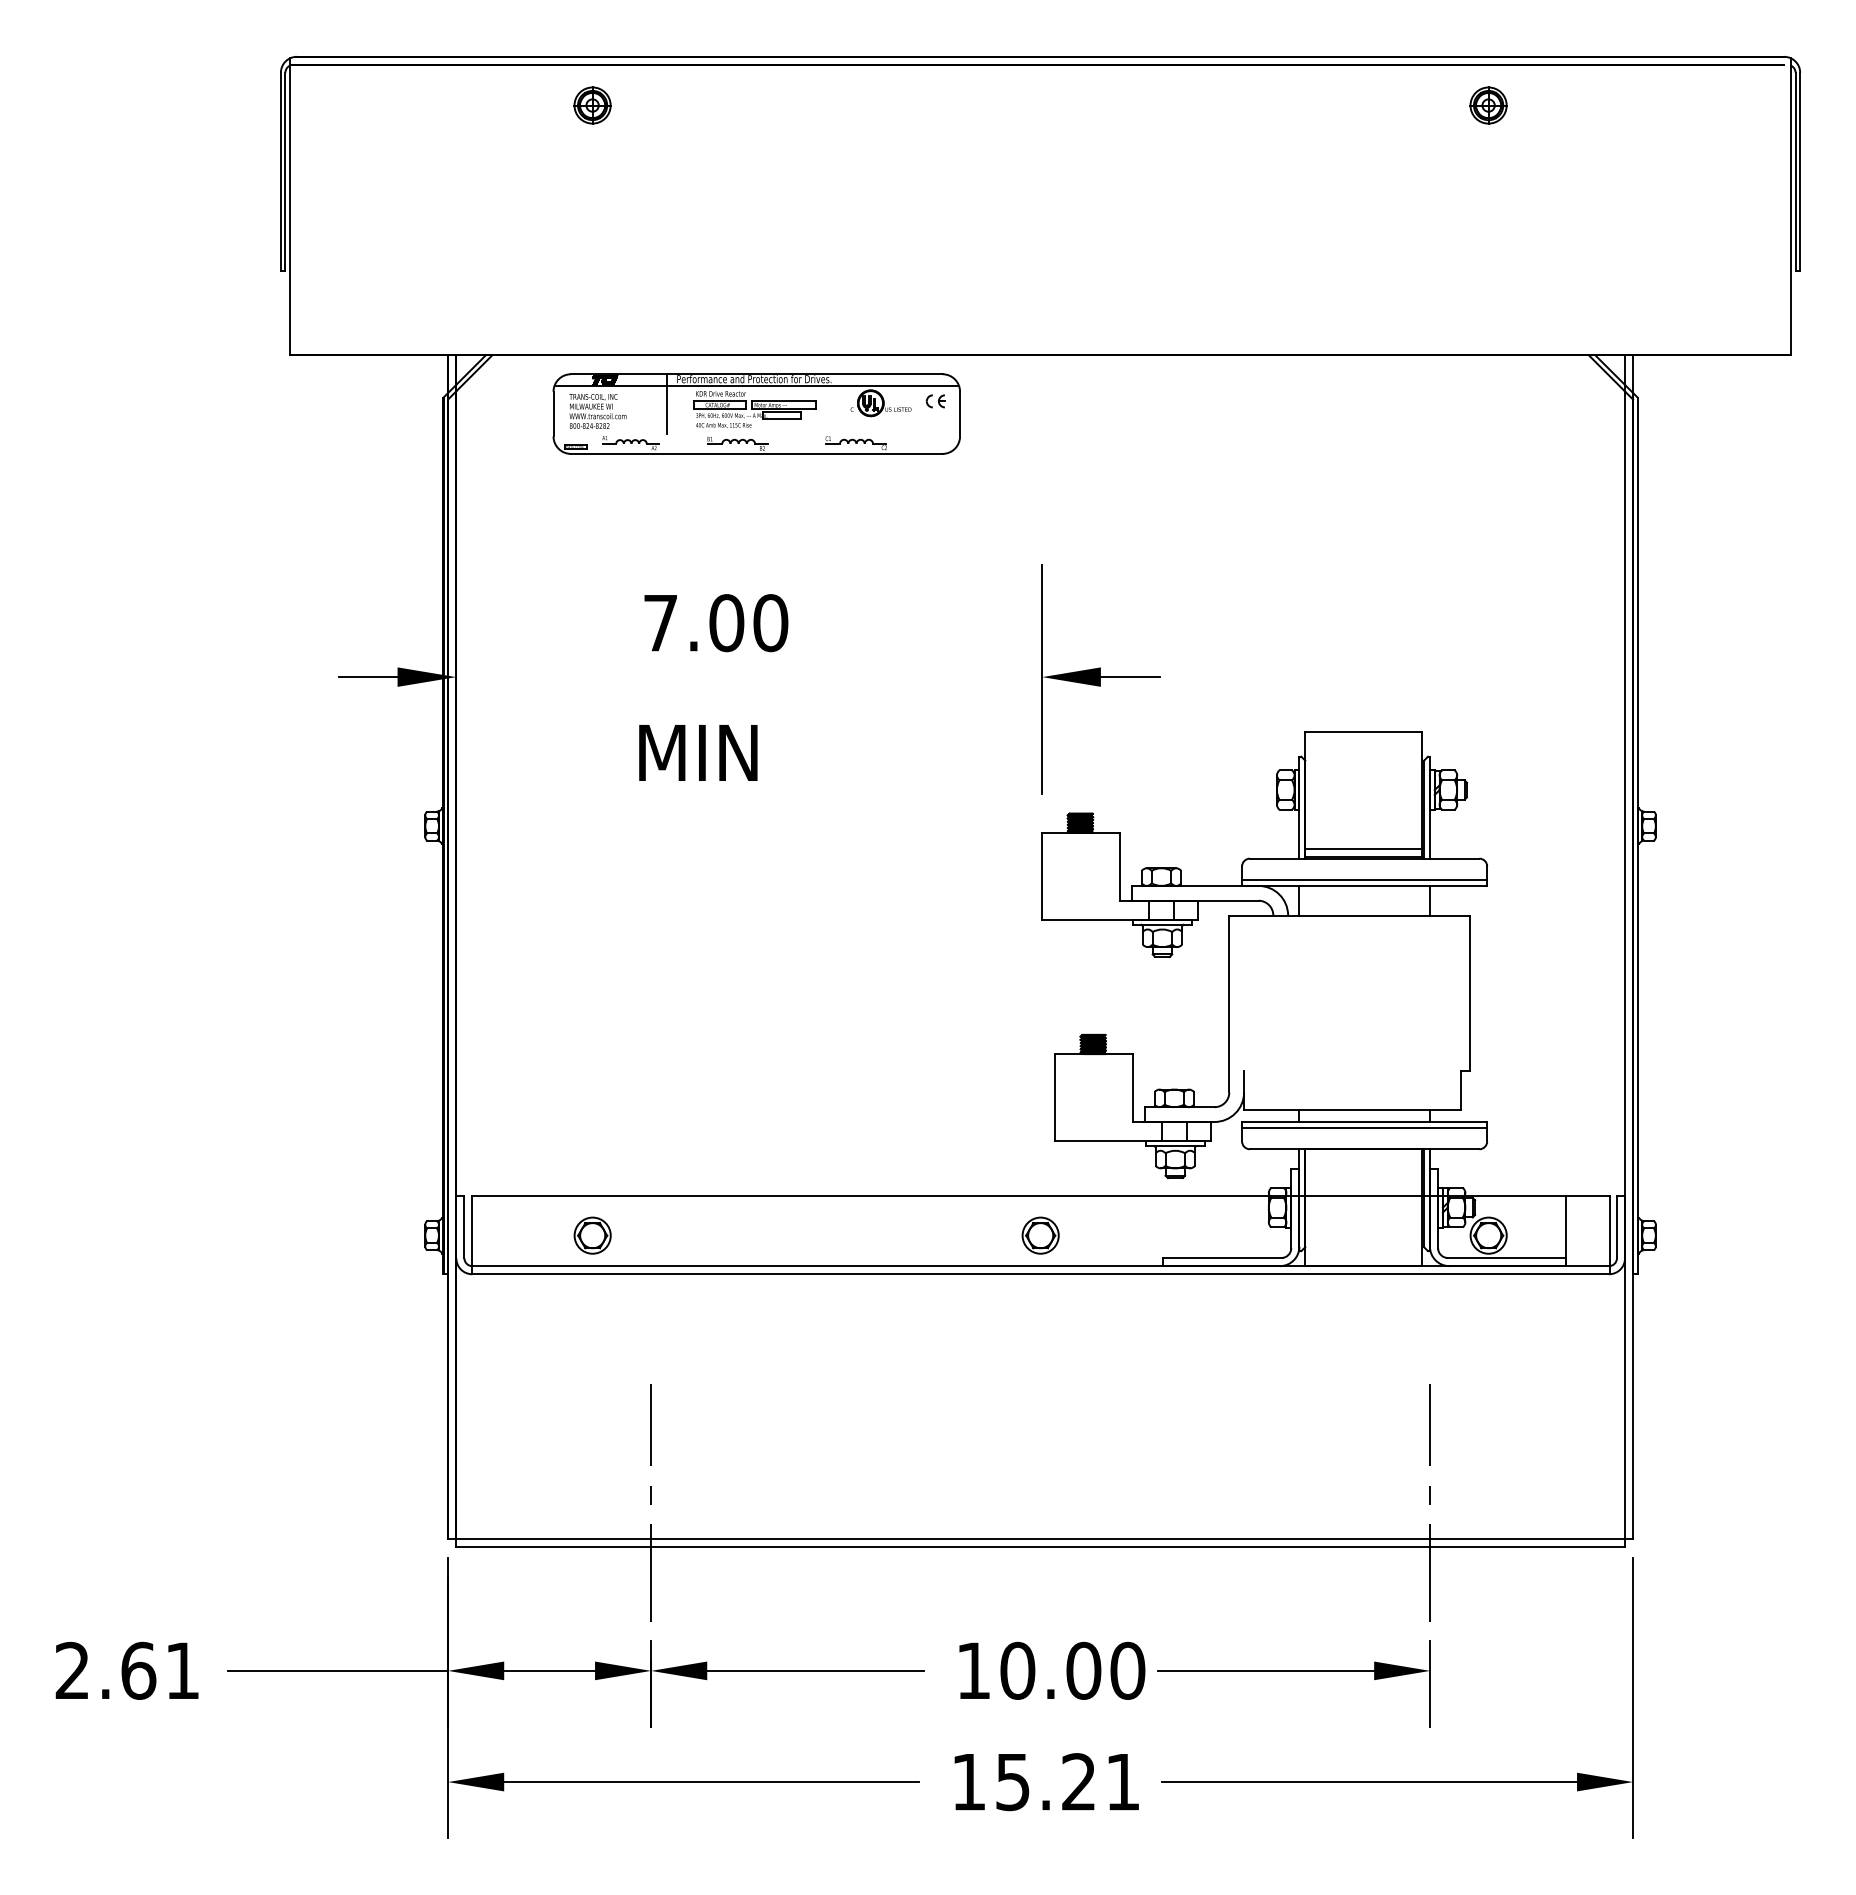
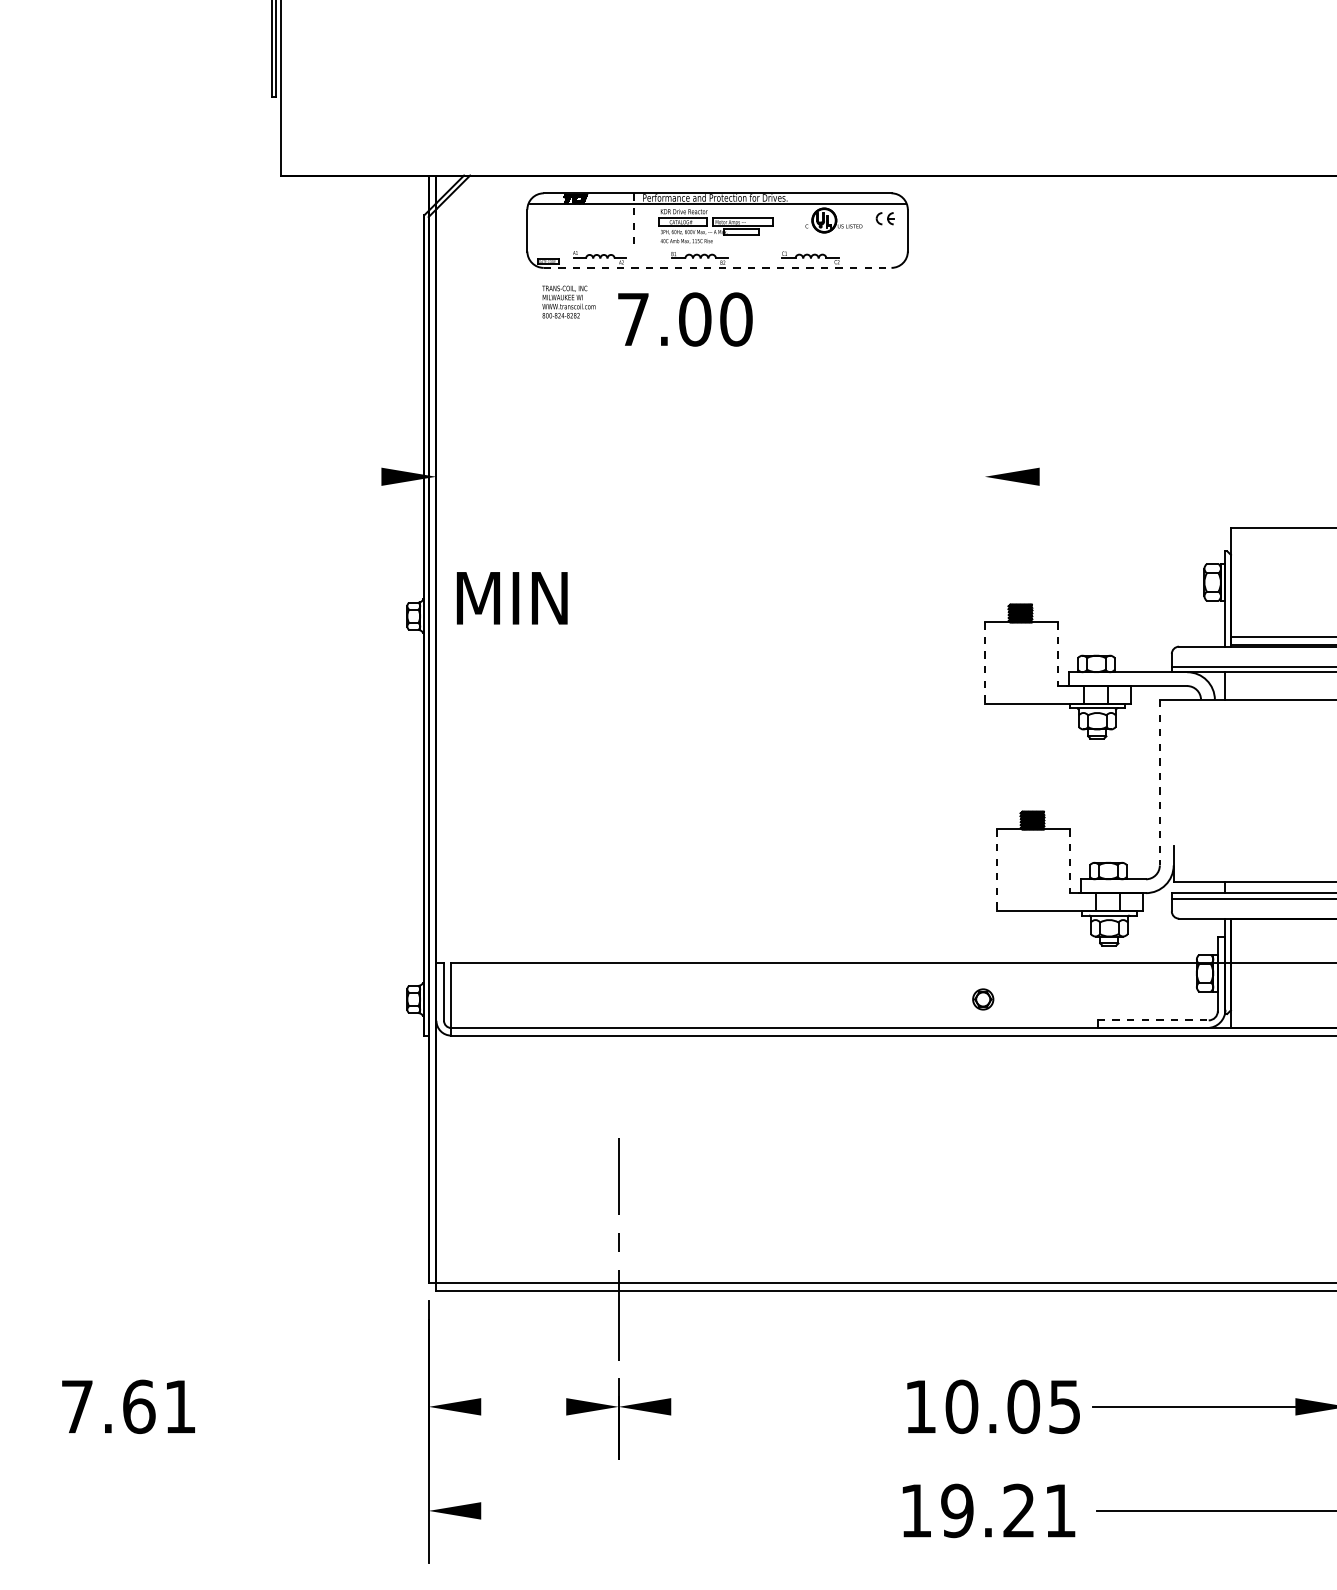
line: (667, 404) -> (634, 221), solid -> dashed
text: (597, 411) -> (568, 302), moved
line: (756, 453) -> (717, 267), solid -> dashed
text: (716, 623) -> (685, 319), moved
line: (367, 677) -> (353, 477), removed
line: (1129, 677) -> (1066, 477), removed
line: (1042, 678) -> (985, 478), removed
text: (698, 752) -> (512, 597), moved
line: (1120, 867) -> (1058, 654), solid -> dashed
line: (1042, 876) -> (985, 663), solid -> dashed
line: (1229, 1004) -> (1160, 783), solid -> dashed
line: (1132, 1088) -> (1069, 861), solid -> dashed
line: (1055, 1097) -> (997, 870), solid -> dashed
part: (592, 1235) -> (563, 999), removed
part: (1040, 1235) -> (983, 999), size x0.6
line: (1222, 1257) -> (1153, 1019), solid -> dashed
text: (71, 1669) -> (76, 1405), 2.61 -> 7.61
line: (338, 1670) -> (326, 1406), removed
line: (549, 1670) -> (523, 1406), removed
line: (815, 1670) -> (772, 1406), removed
text: (1127, 1670) -> (1064, 1406), 10.00 -> 10.05
text: (1012, 1781) -> (956, 1510), 15.21 -> 19.21
line: (711, 1782) -> (675, 1511), removed

